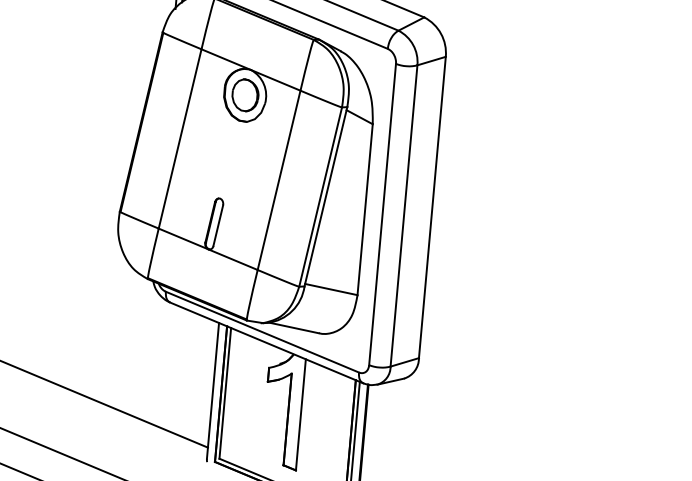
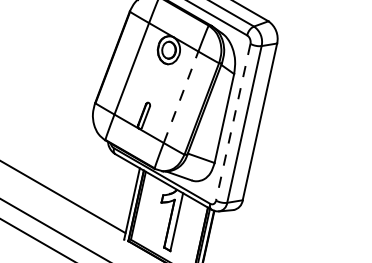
line: (279, 180) -> (181, 97), solid -> dashed
line: (383, 214) -> (233, 122), solid -> dashed

